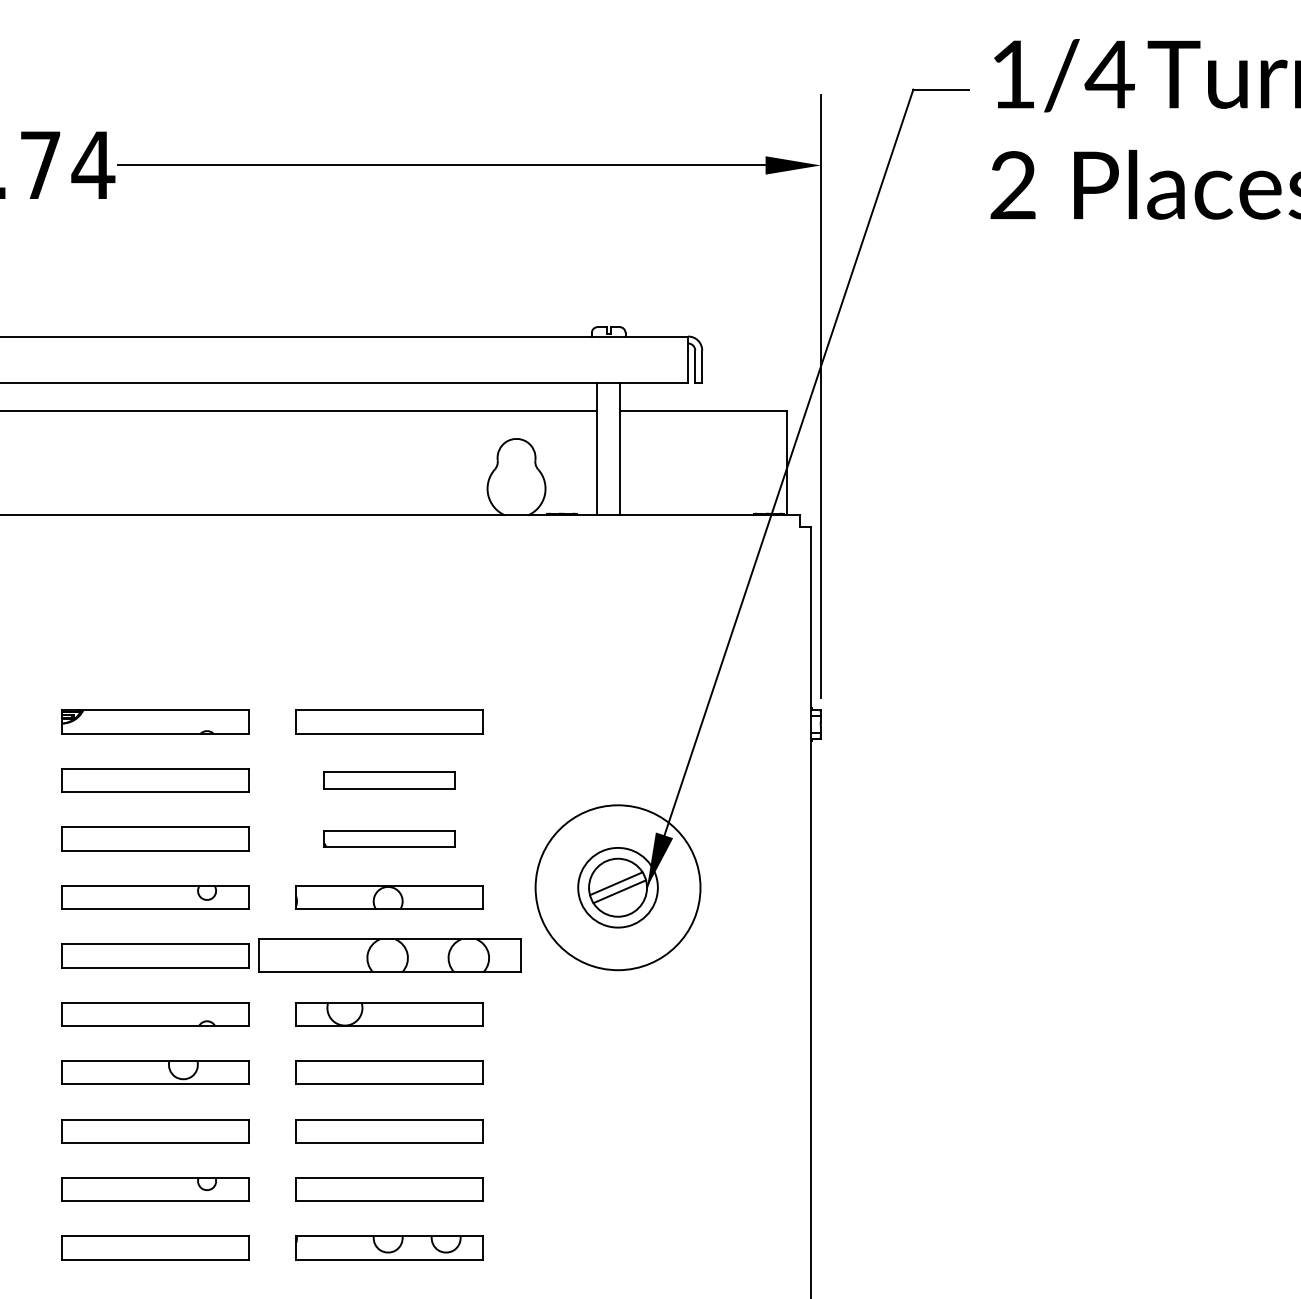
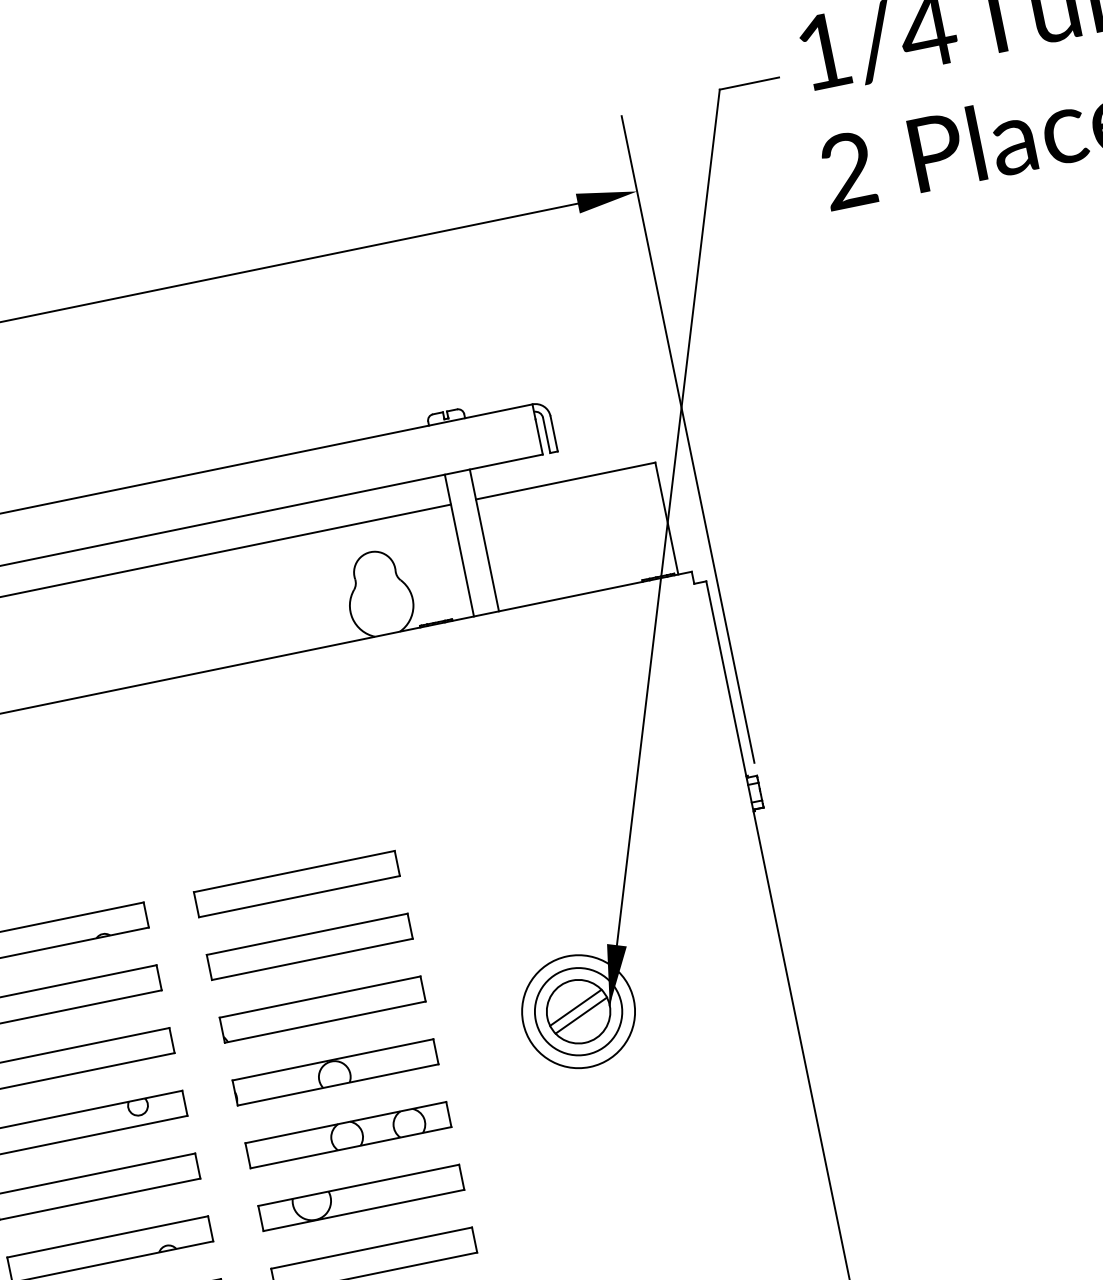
part: (389, 780) -> (309, 946), size x1.43
part: (389, 838) -> (322, 1009), size x1.43
circle: (617, 887) -> (577, 1011), size x0.62
part: (389, 955) -> (348, 1134), size x0.71

